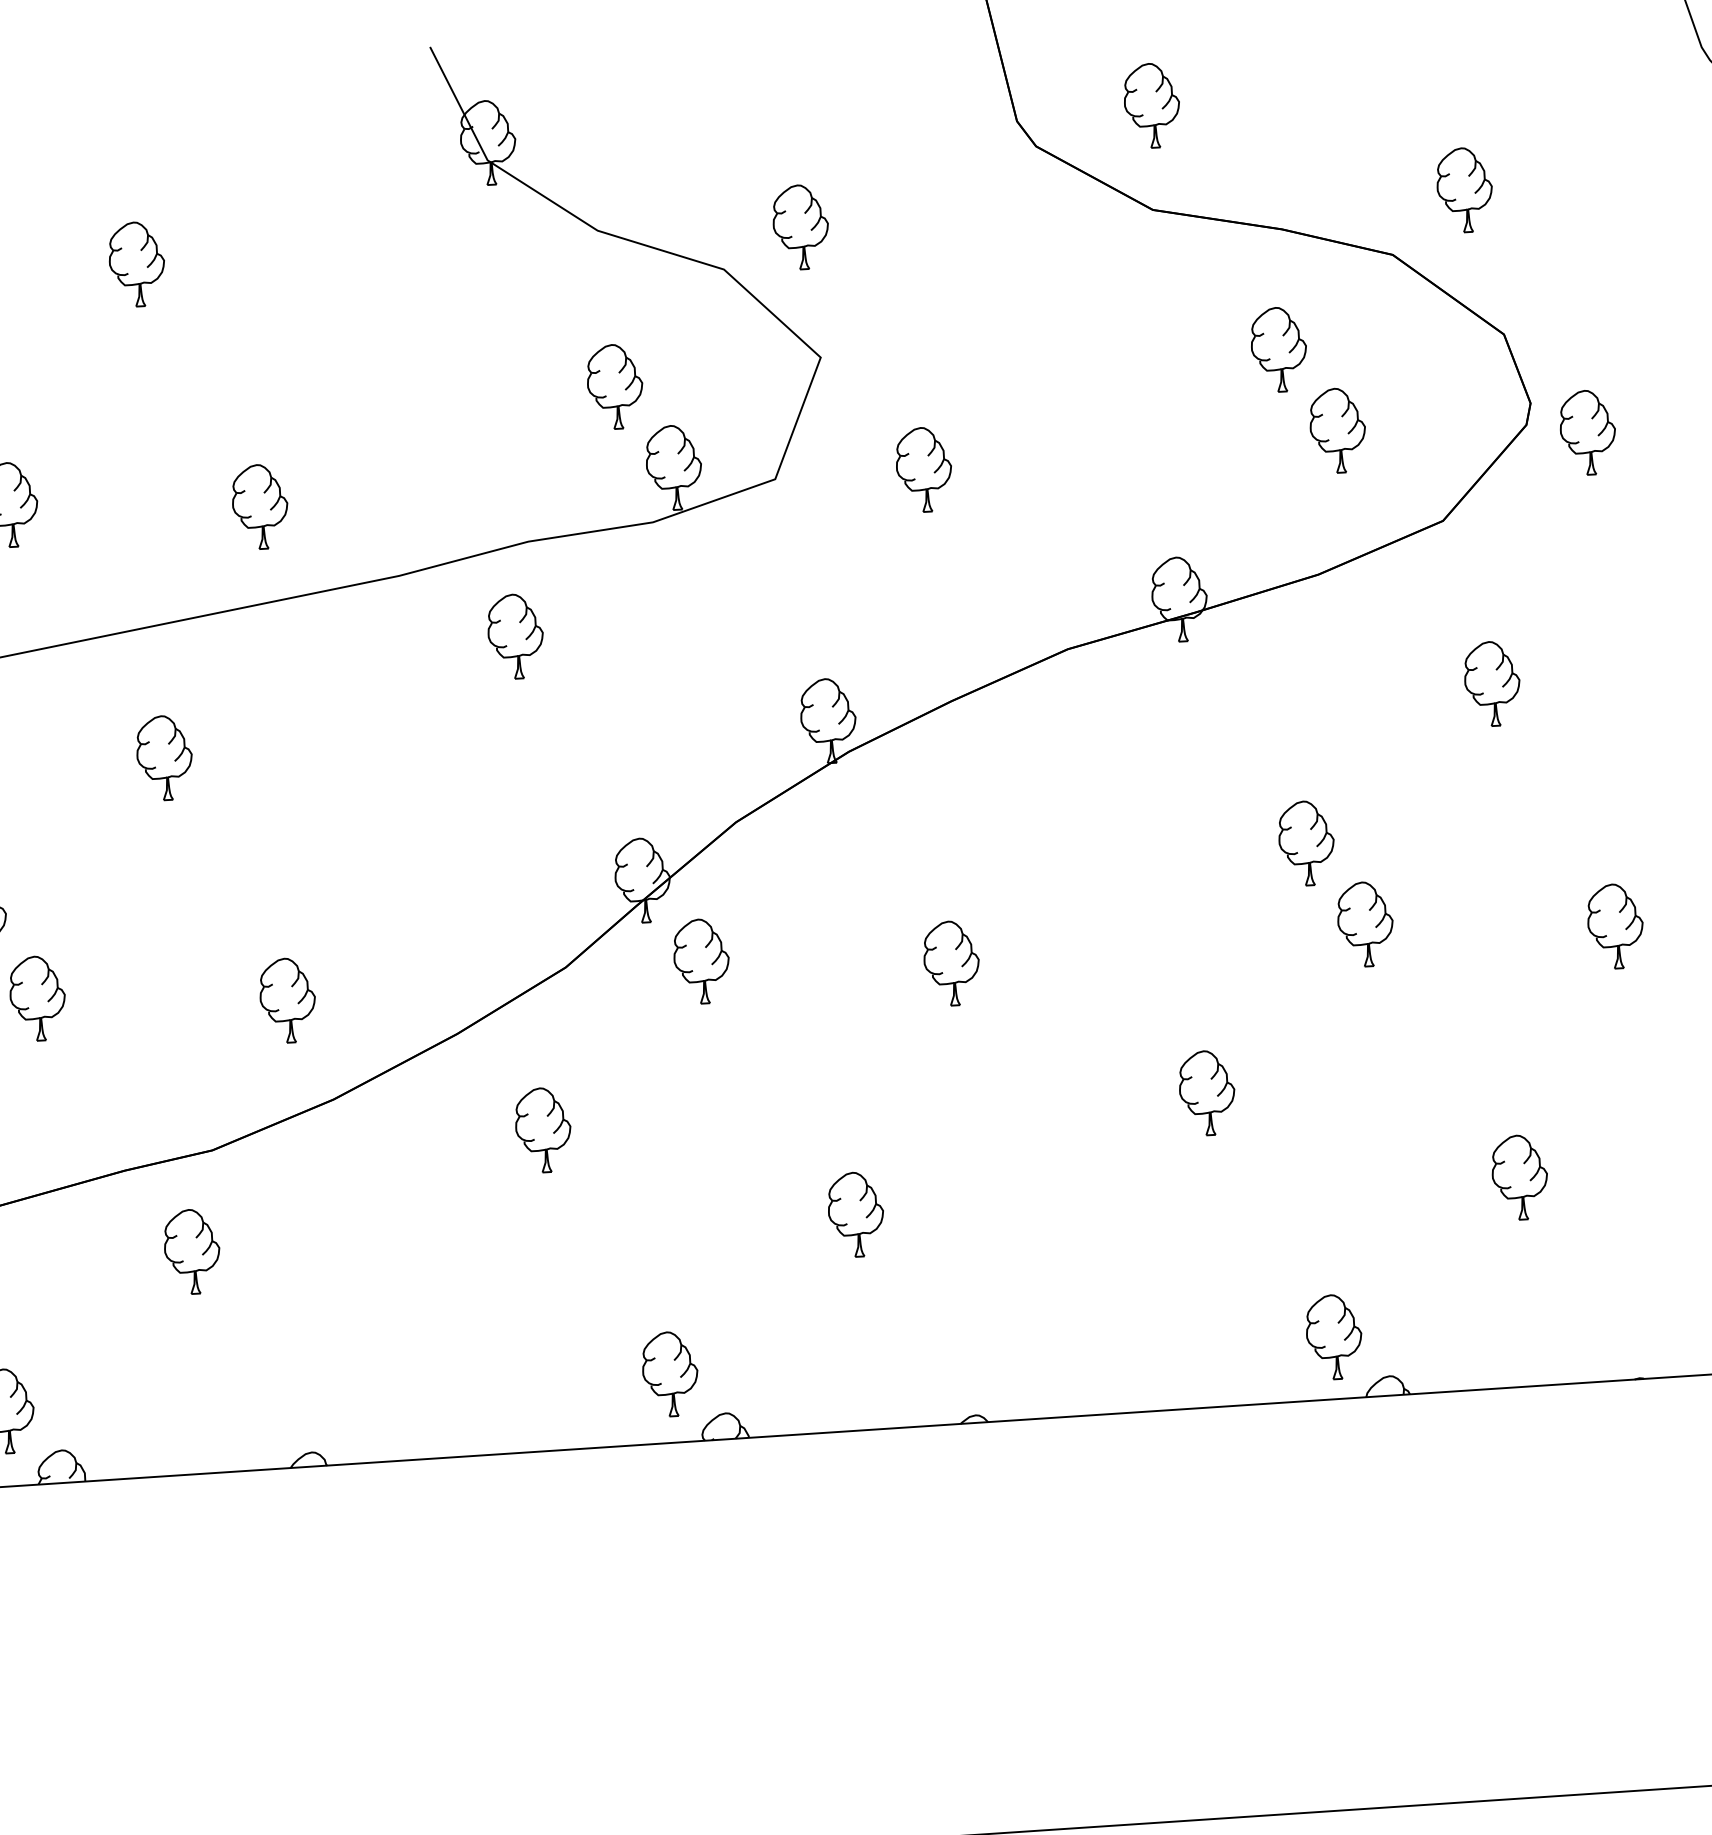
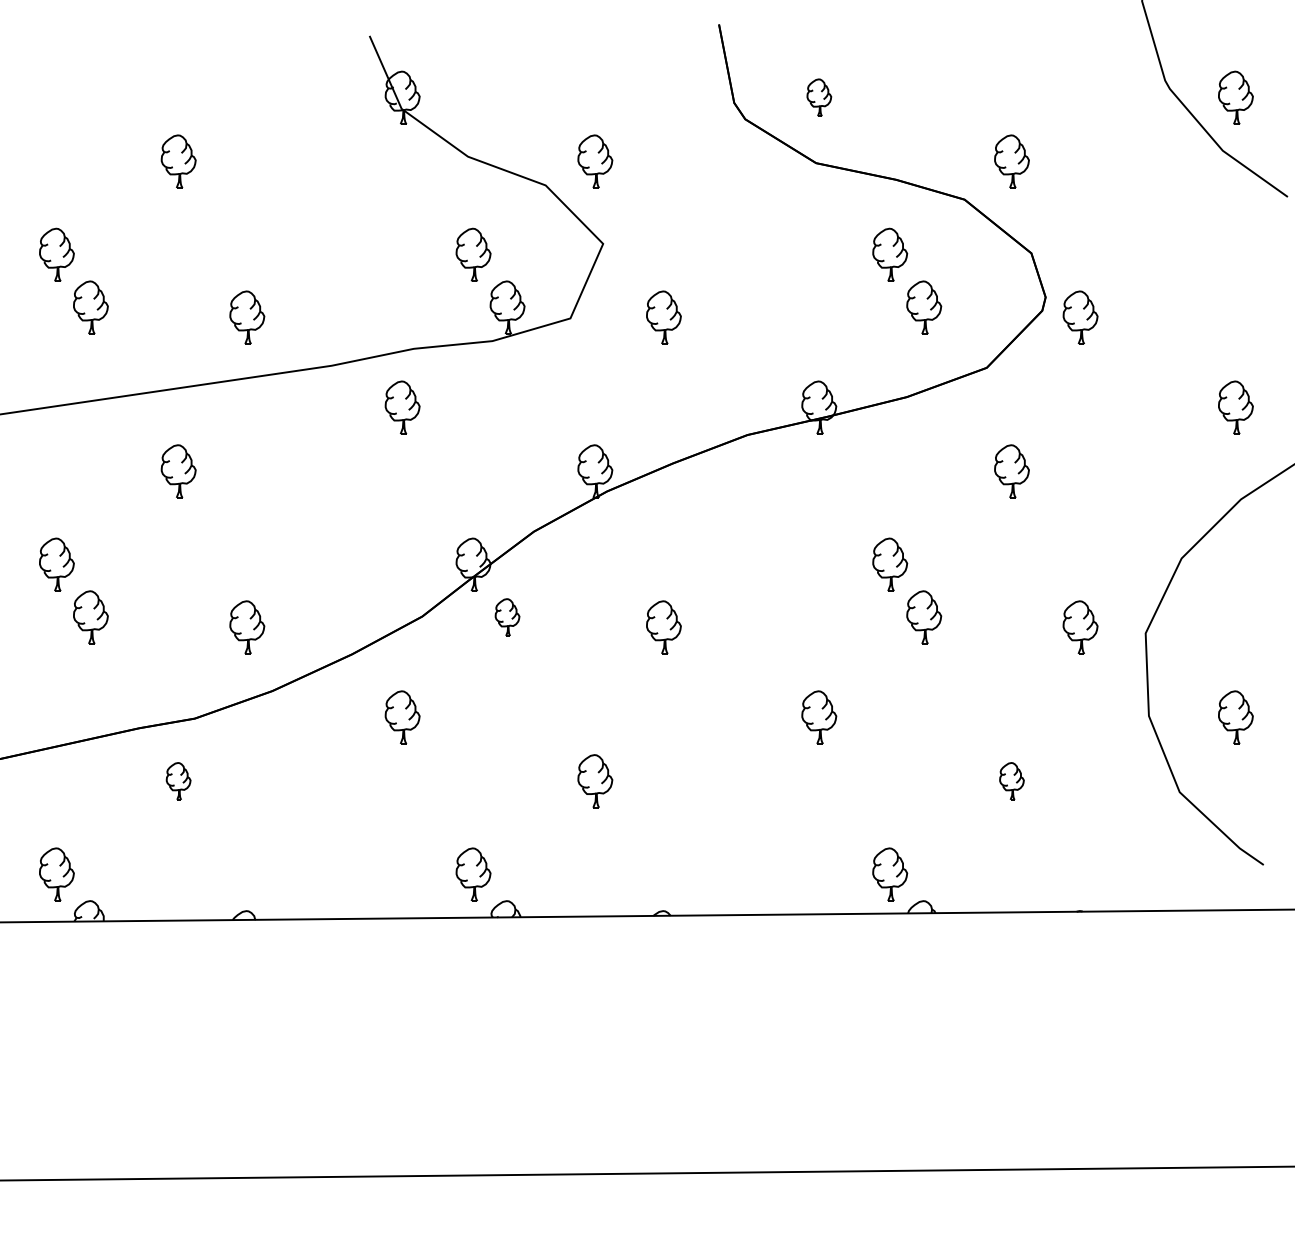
part: (1152, 105) -> (819, 97), size x0.7
part: (701, 961) -> (507, 617), size x0.7
part: (1519, 1177) -> (1011, 781), size x0.7
part: (191, 1252) -> (178, 781), size x0.7

